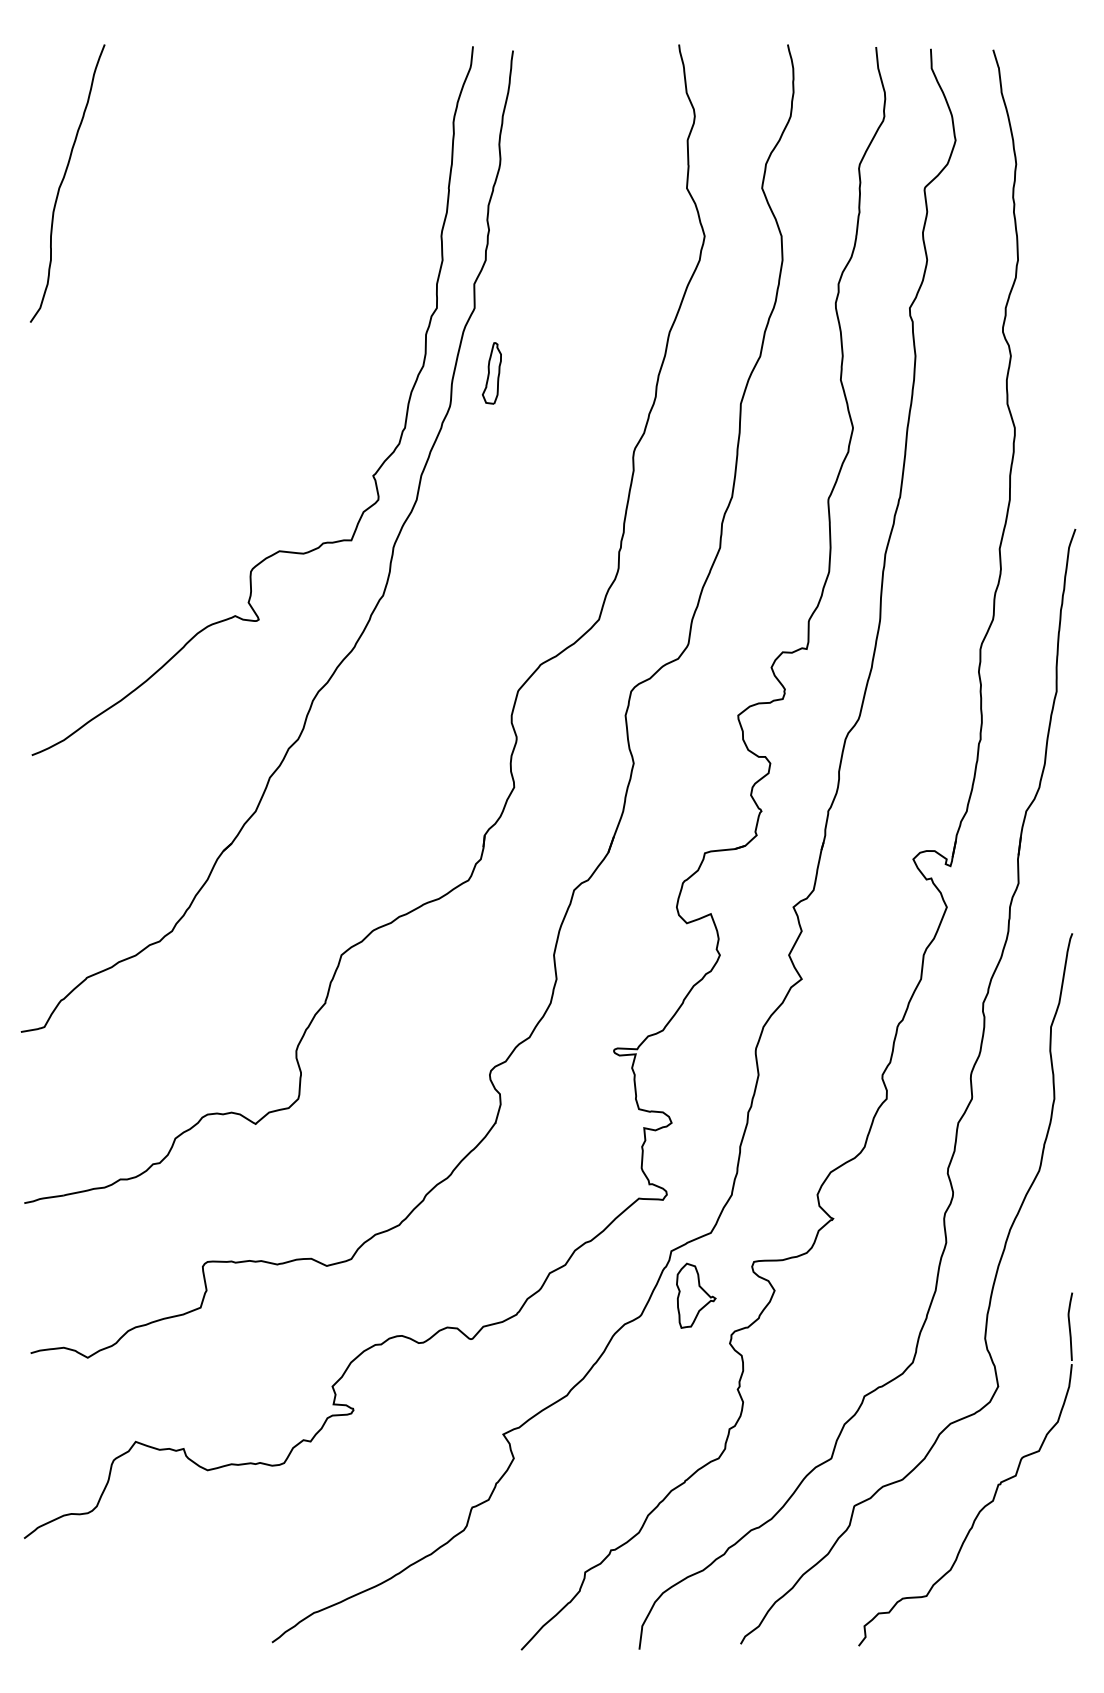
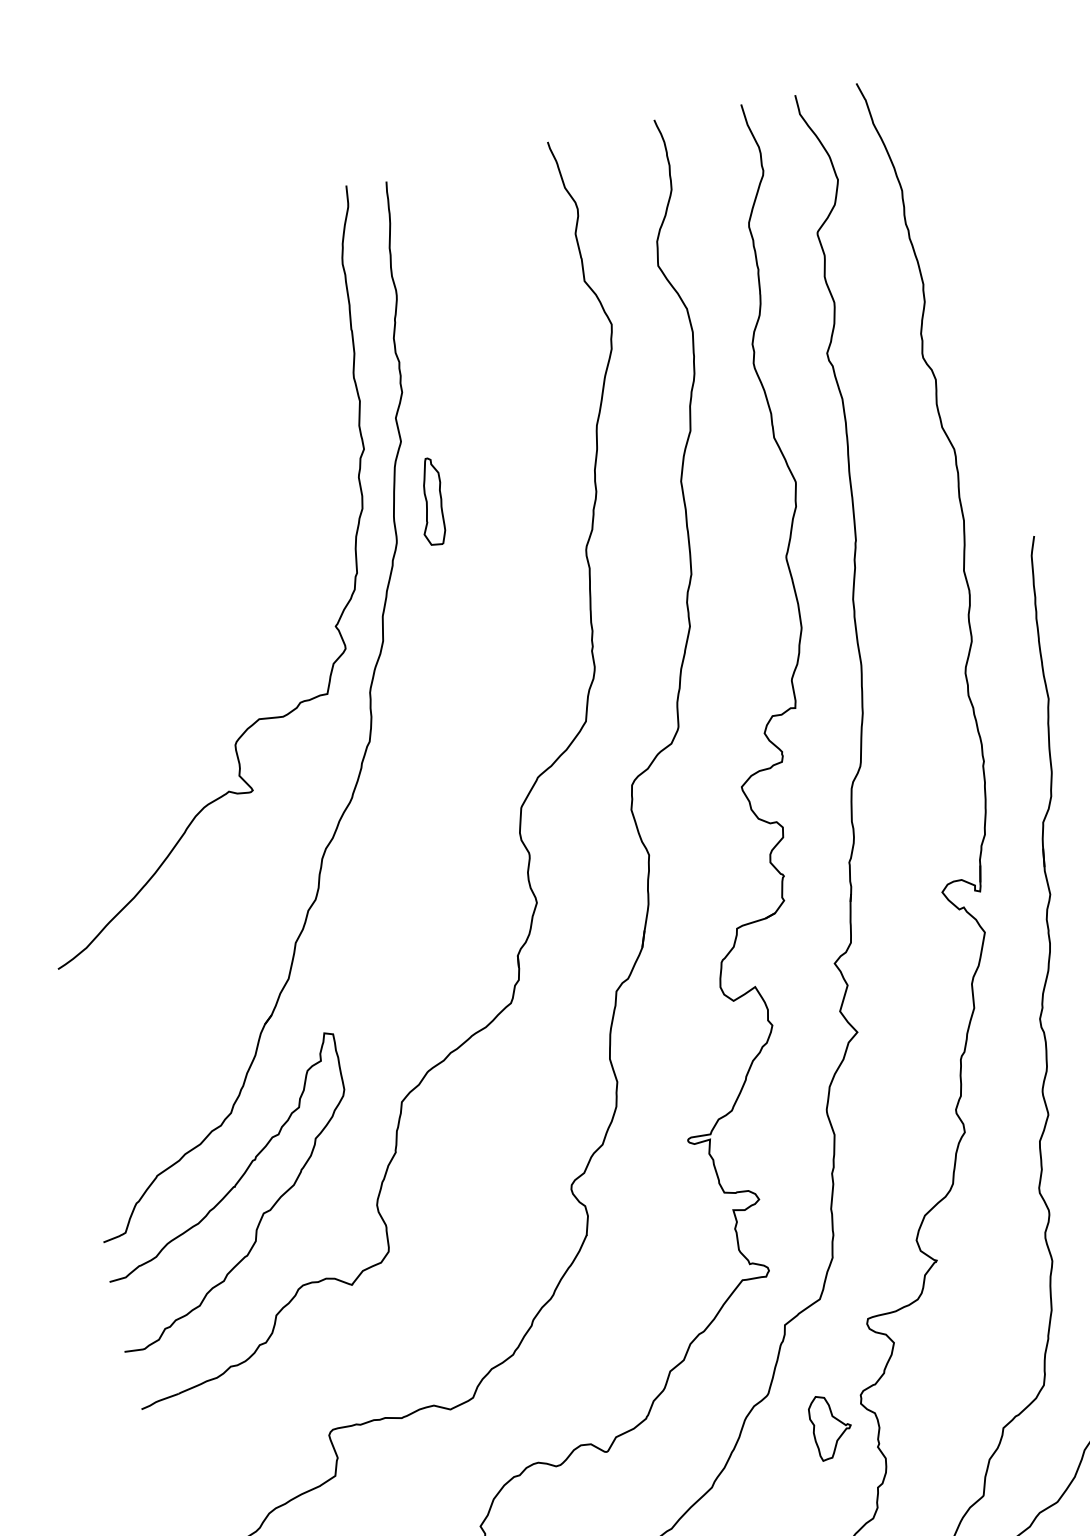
part: (491, 373) -> (430, 502), size x1.43
curve: (153, 1008) -> (228, 1192), added
part: (696, 1295) -> (831, 1426), moved

